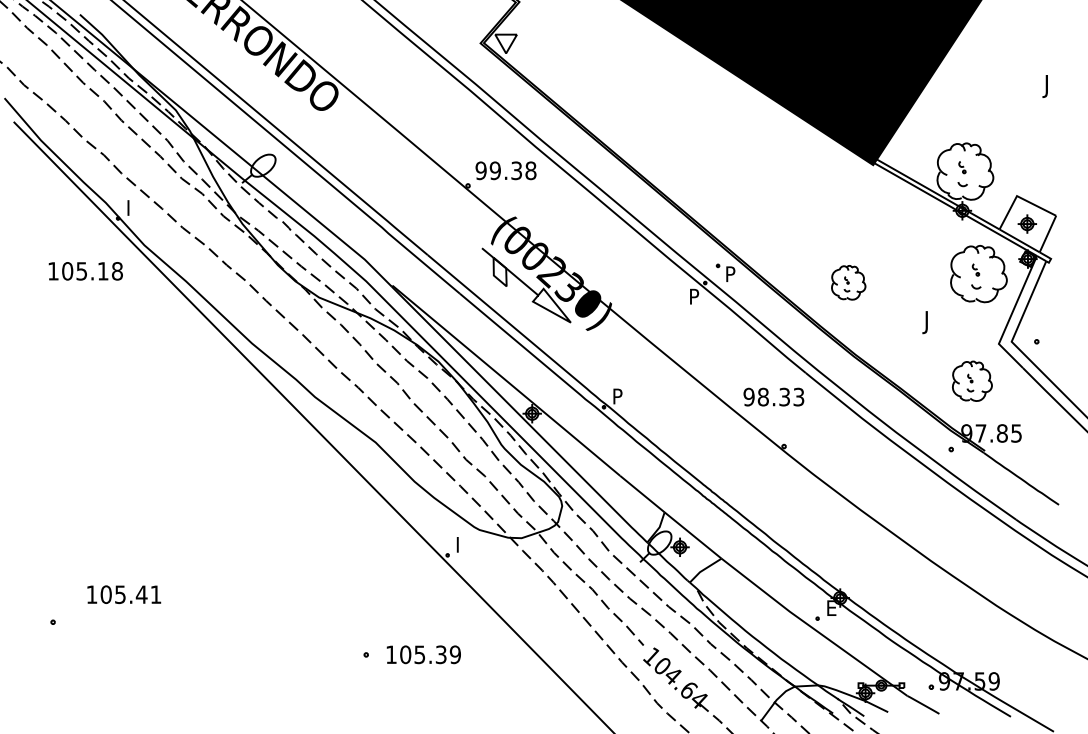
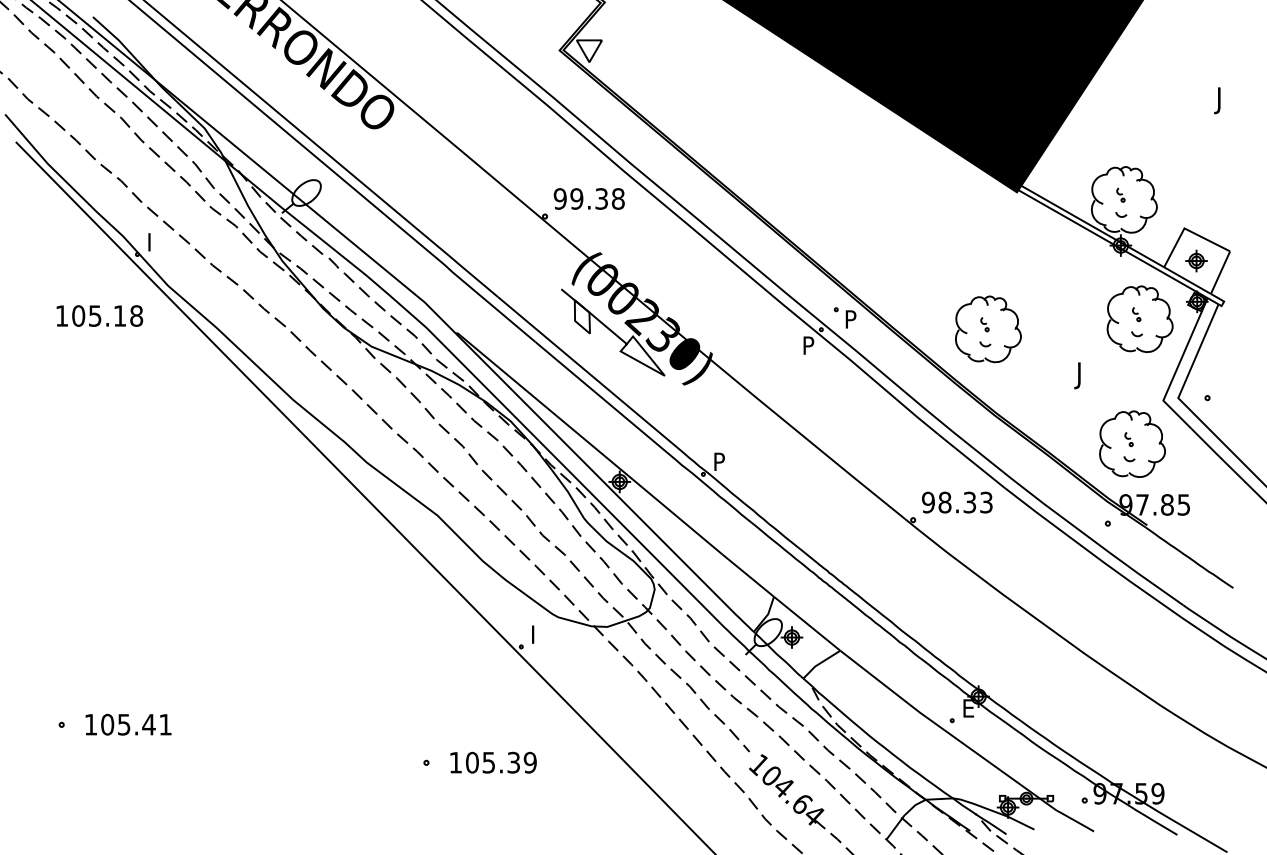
part: (848, 282) -> (988, 329), size x1.67
part: (972, 380) -> (1132, 443), size x1.43
text: (774, 397) -> (957, 502), moved
text: (124, 594) -> (128, 724), moved

